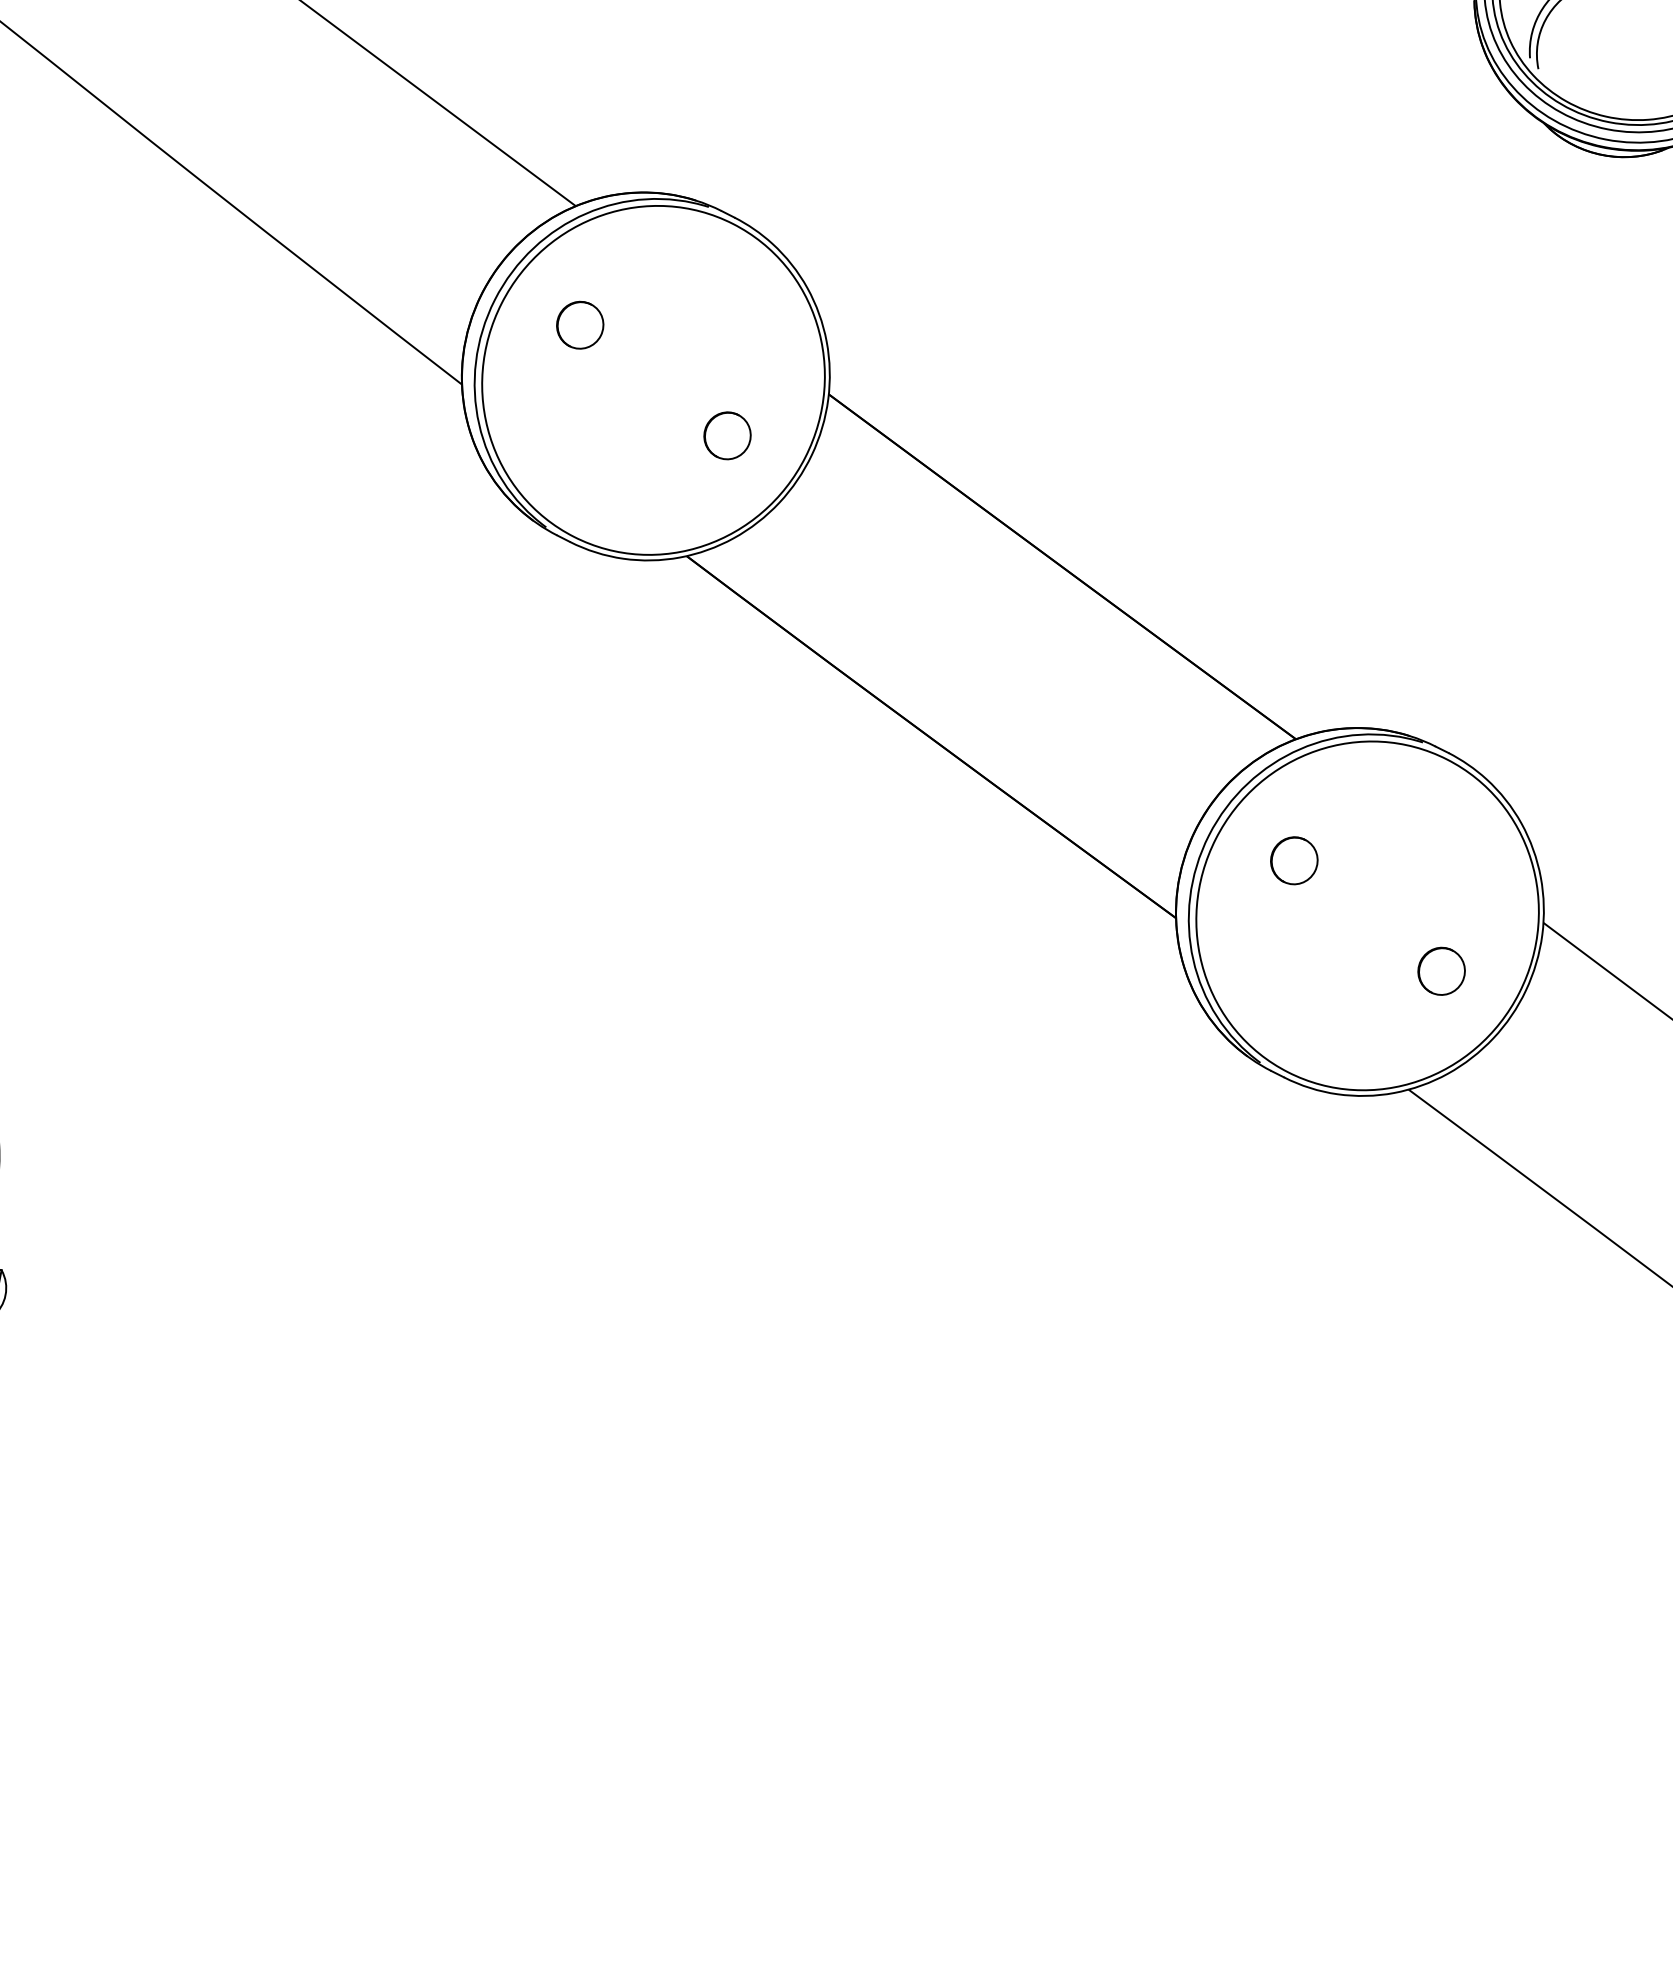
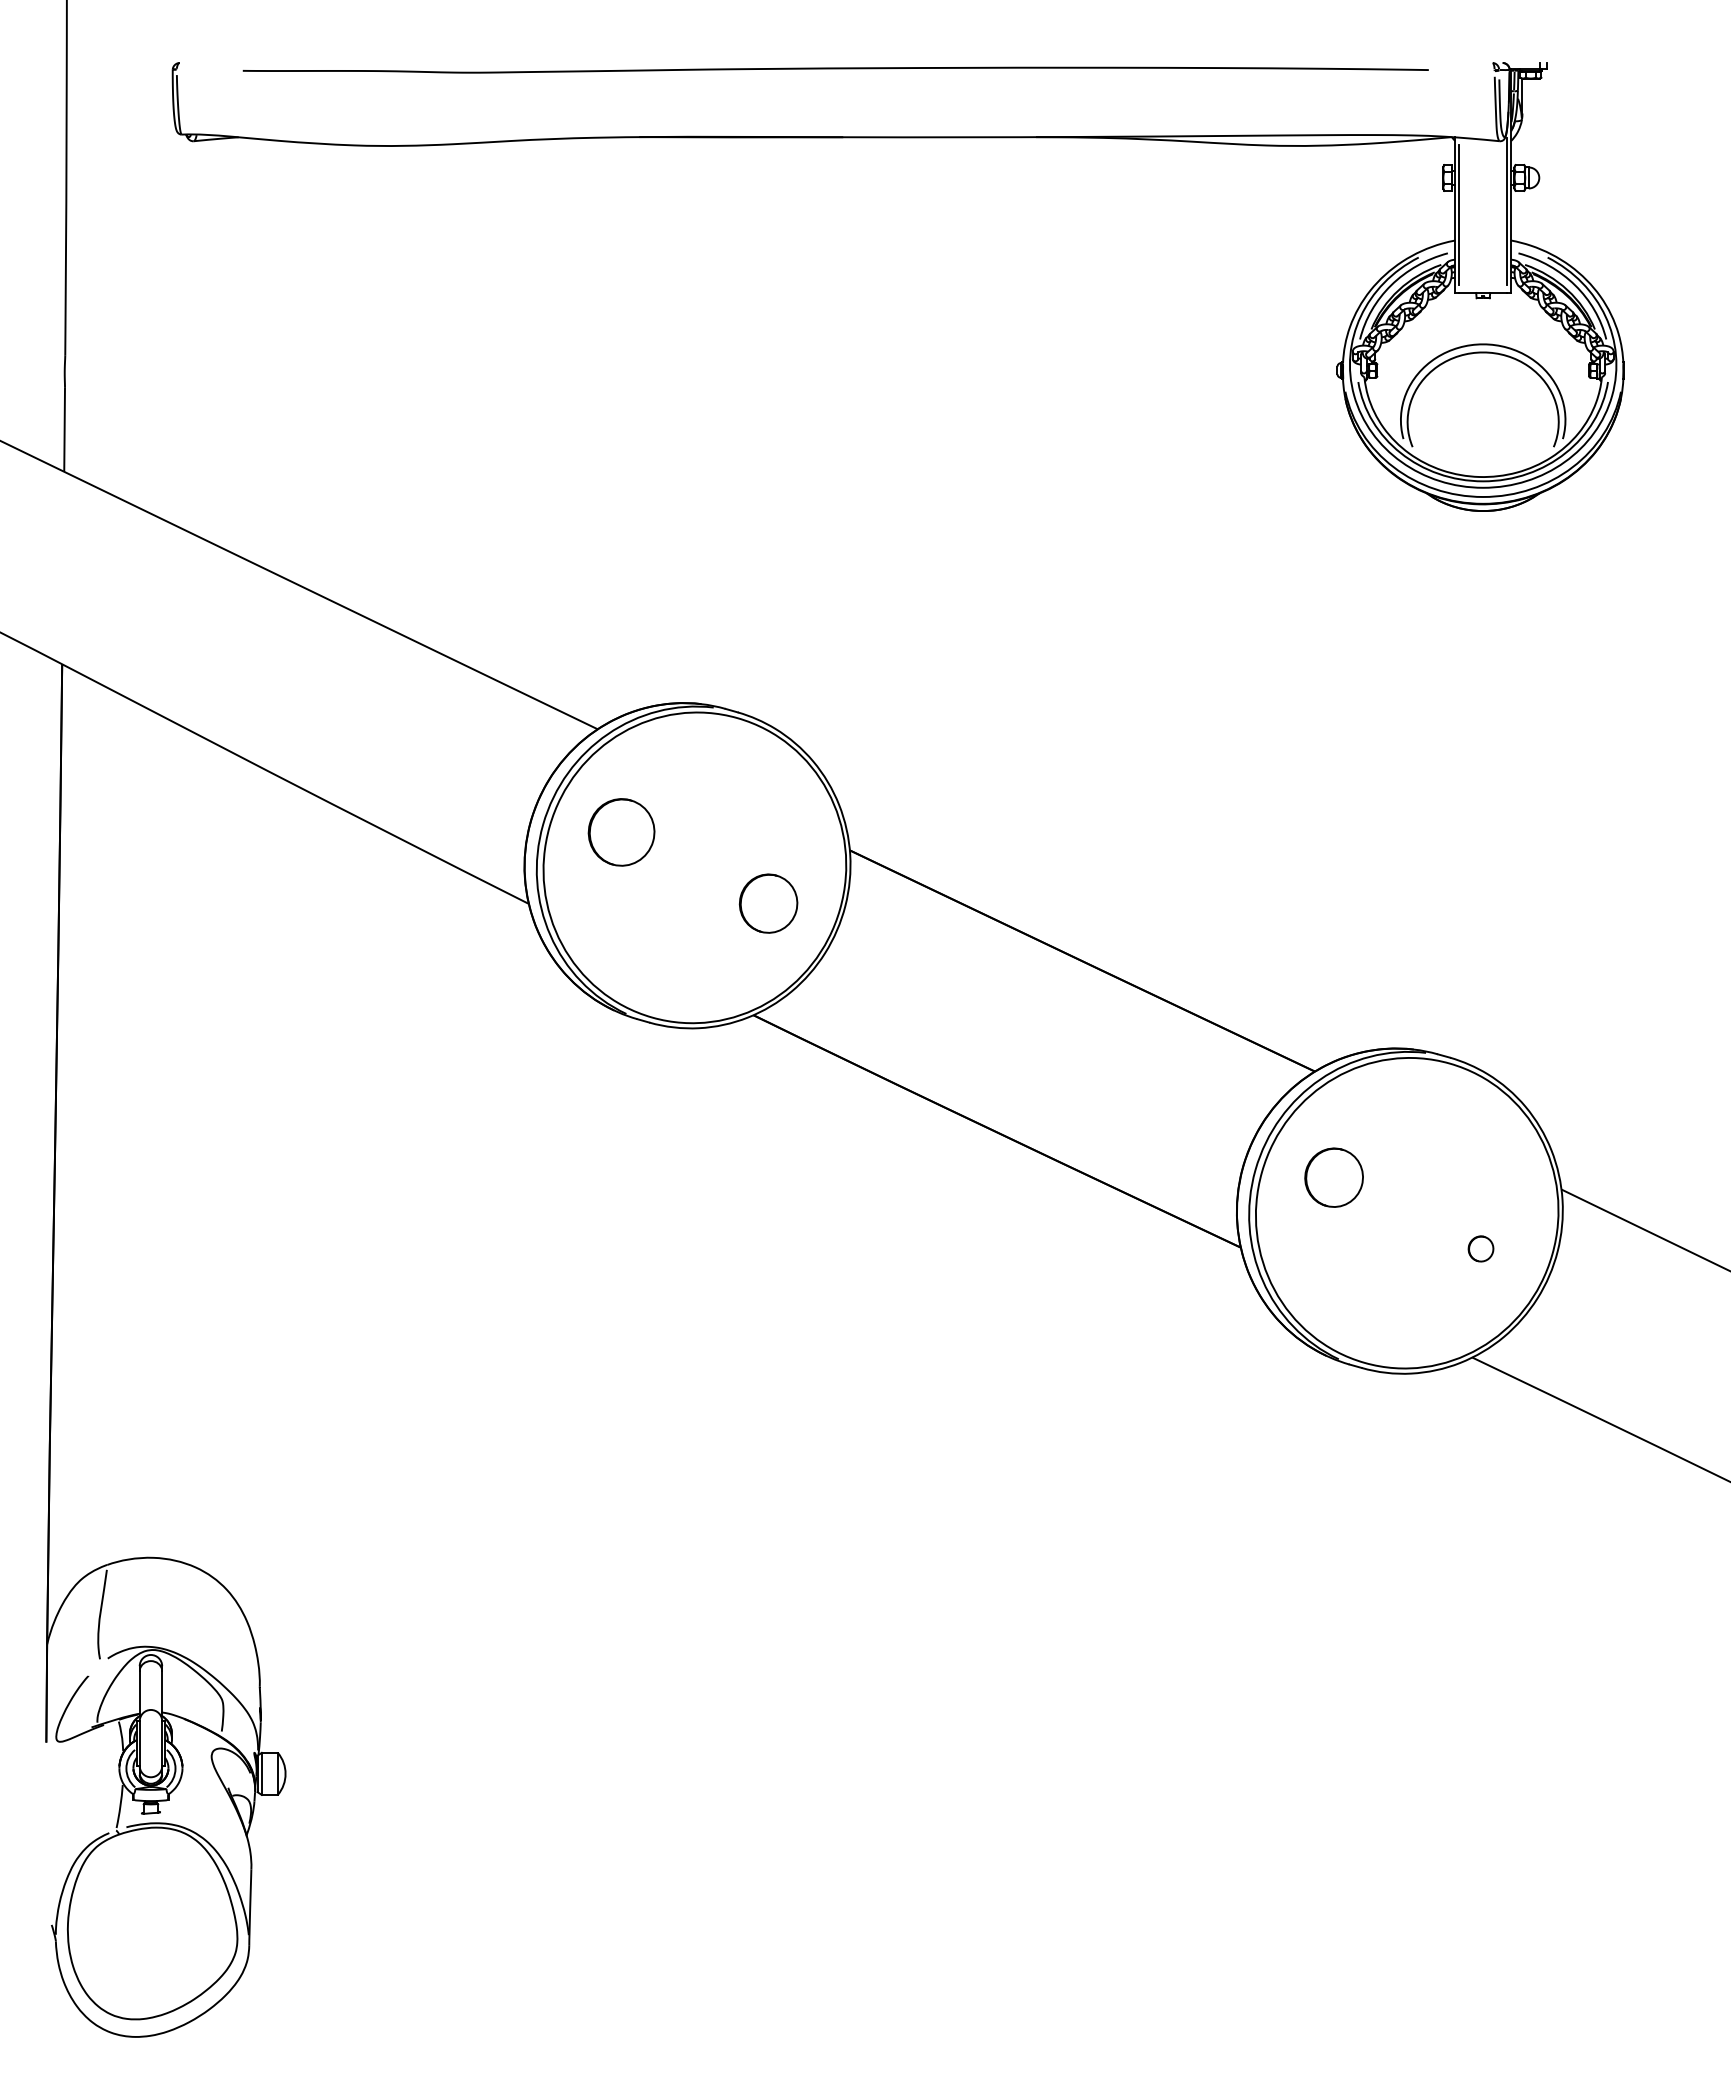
part: (580, 324) -> (621, 831), size x1.6
part: (727, 435) -> (768, 903), size x1.4
part: (1293, 860) -> (1333, 1177), size x1.4
part: (1441, 970) -> (1480, 1248), size x0.6

